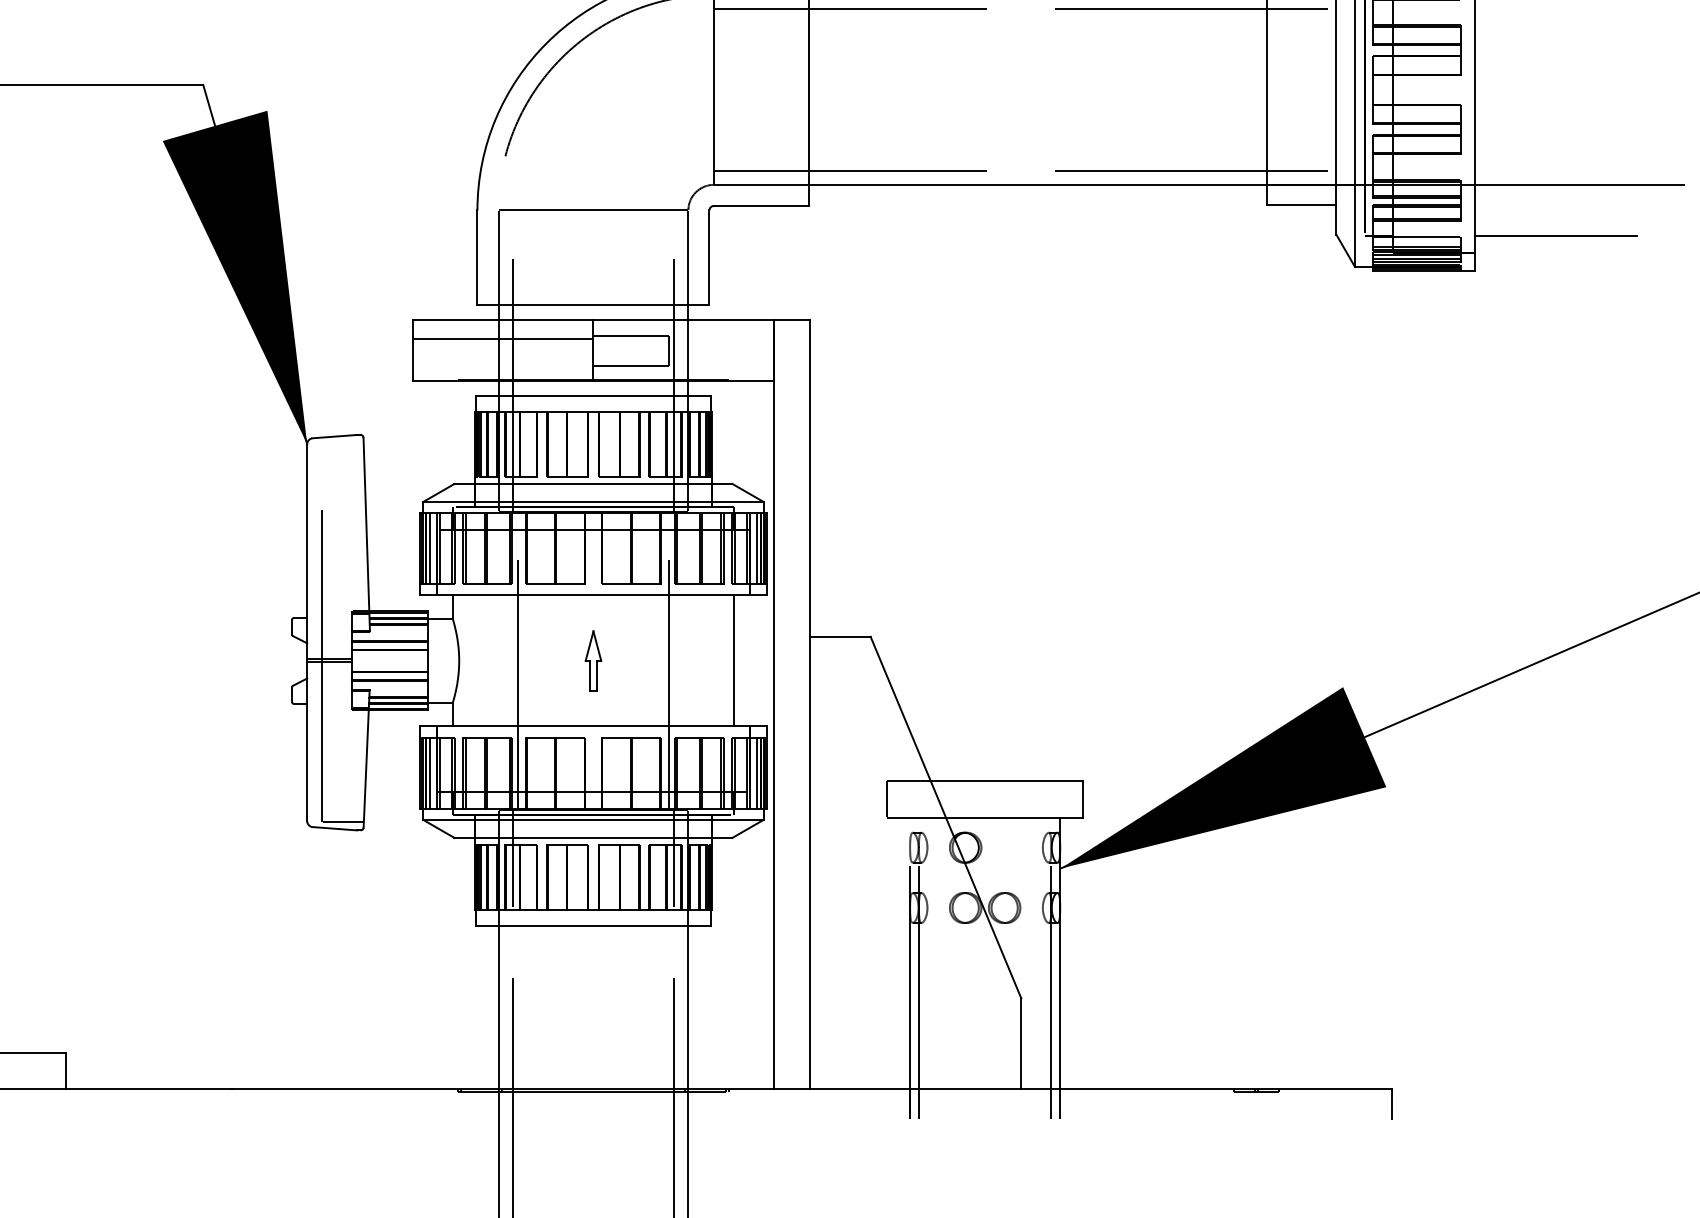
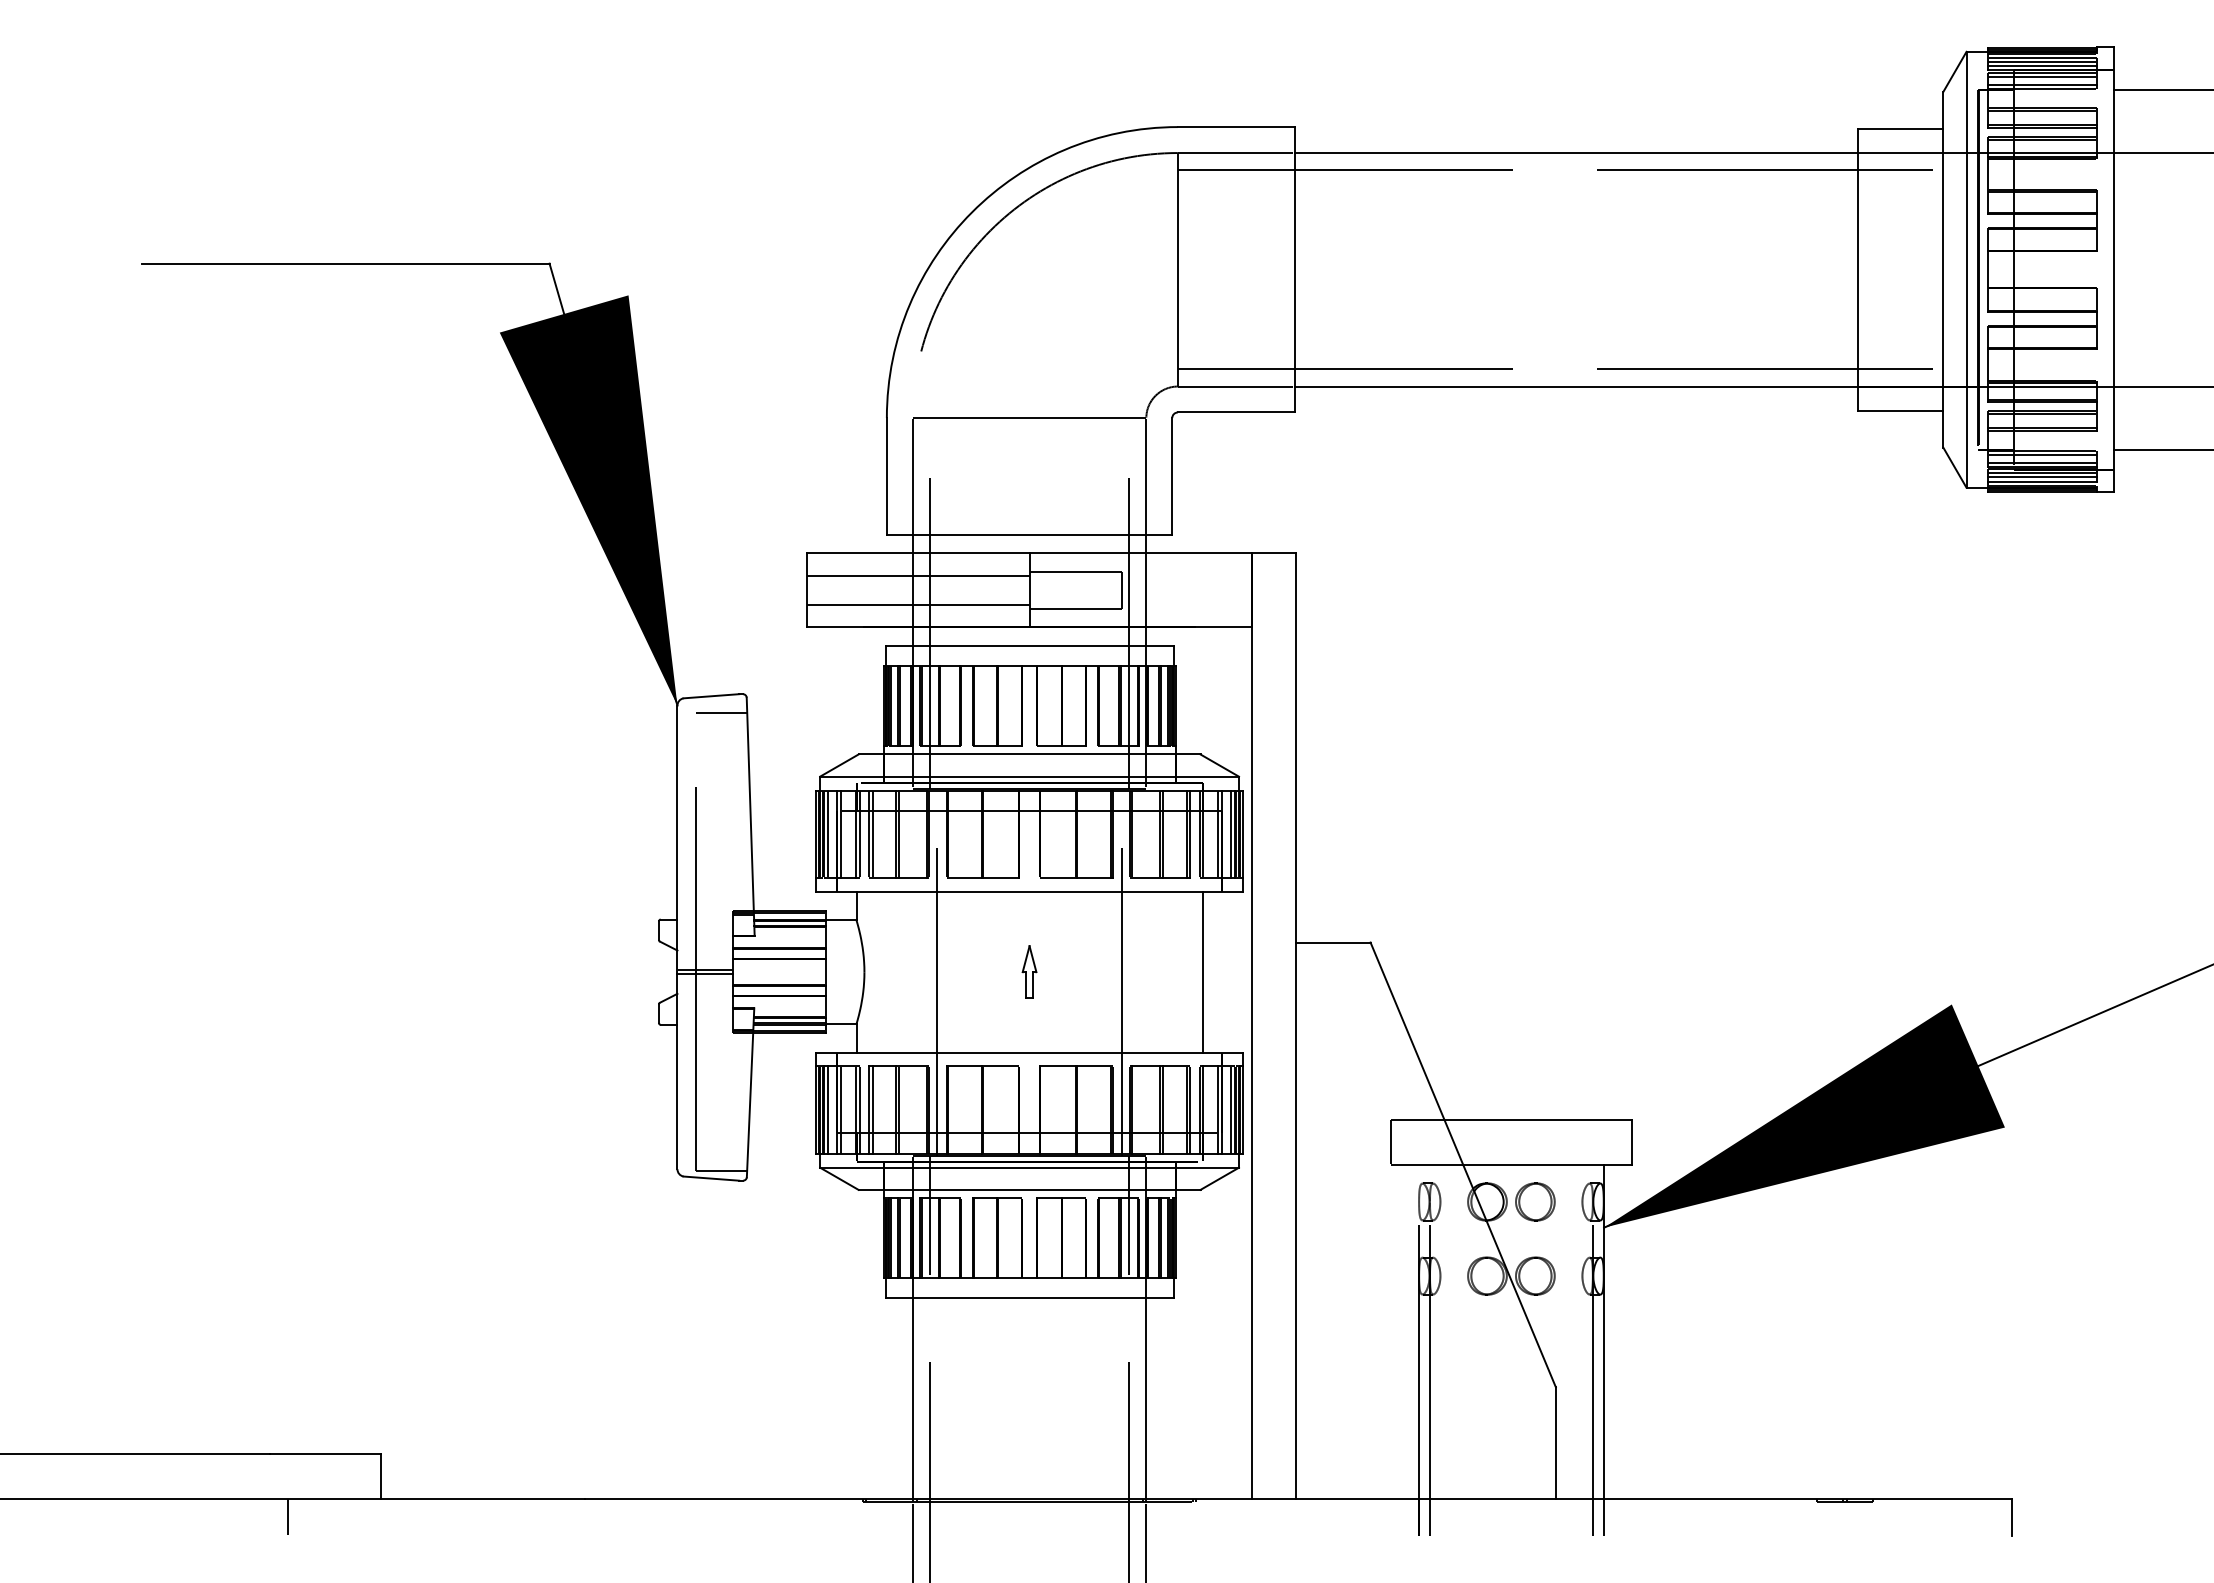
line: (1416, 240) -> (2042, 454), added
line: (503, 362) -> (918, 605), added
line: (343, 449) -> (721, 712), added
part: (593, 660) -> (1029, 971), size x0.71
part: (1004, 847) -> (1535, 1201), added

